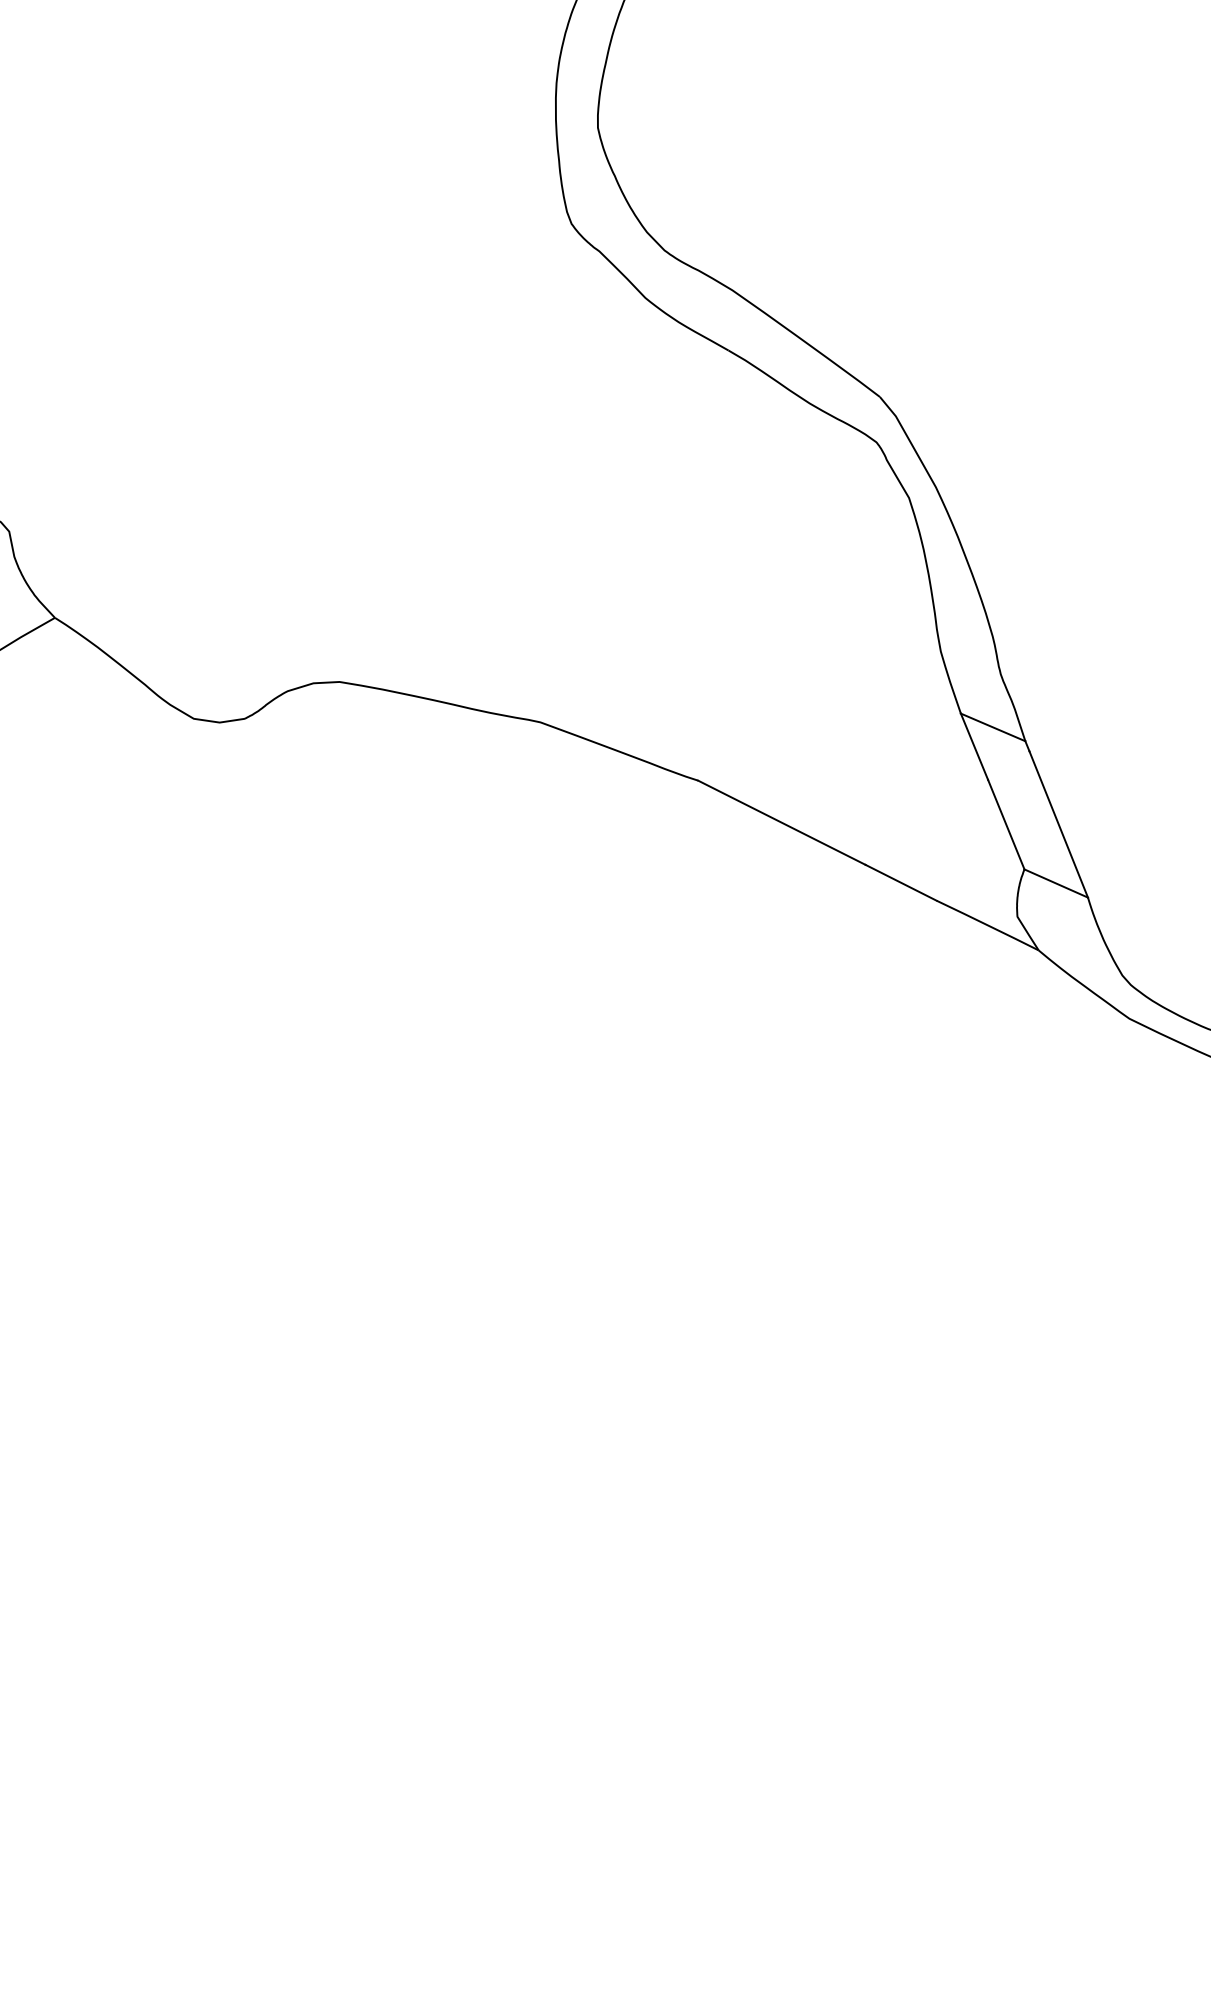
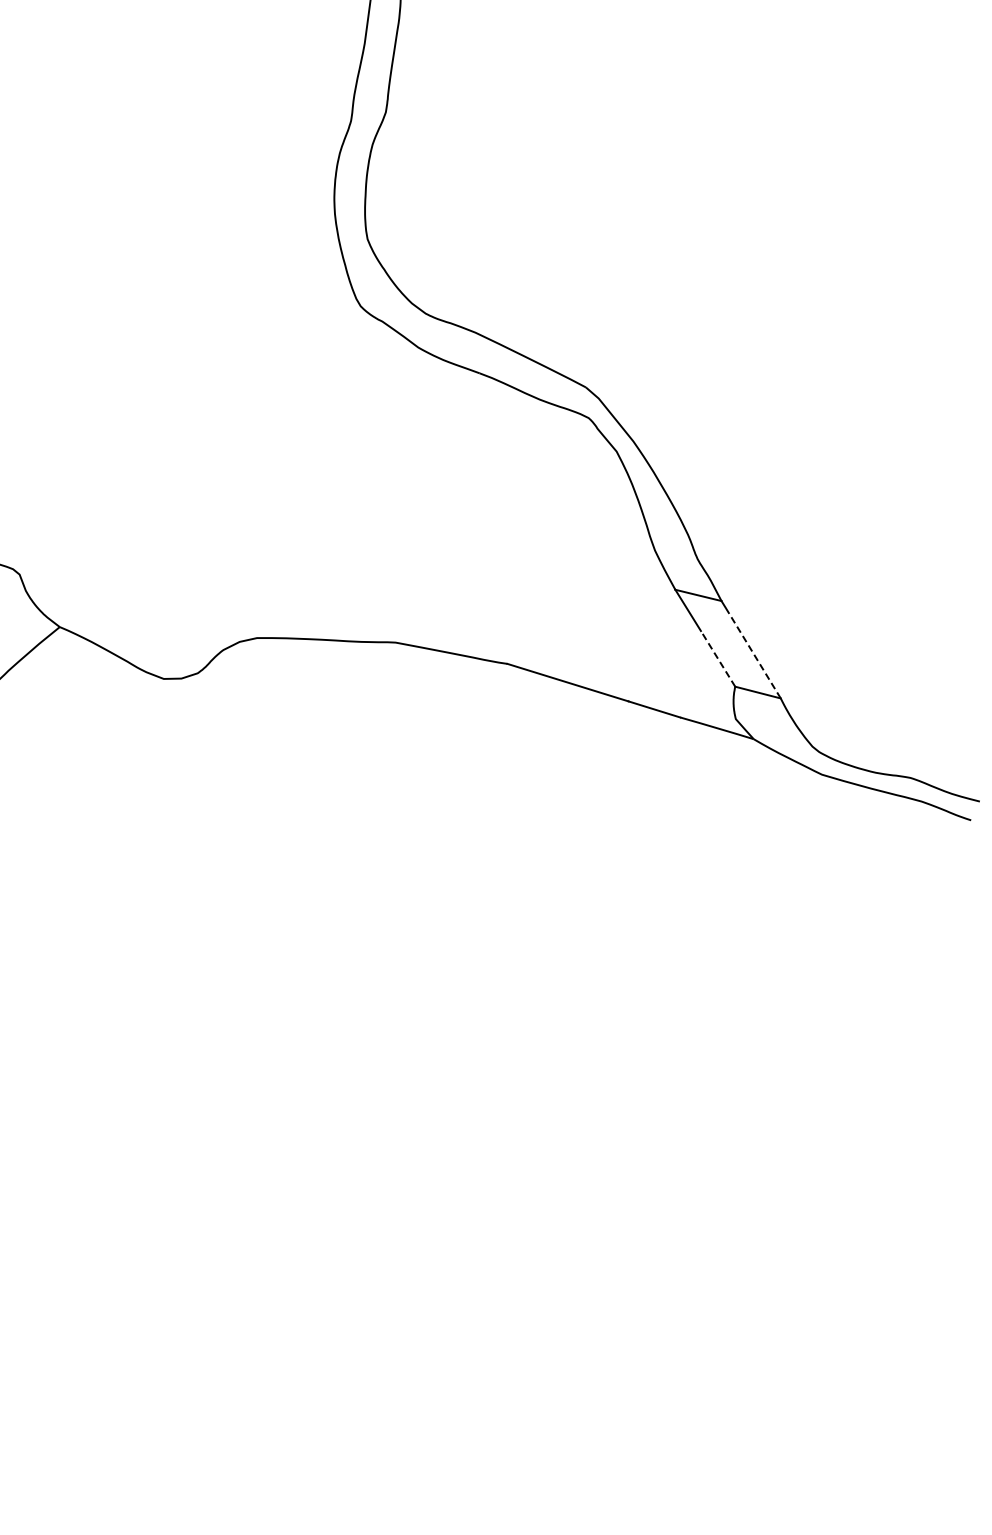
line: (1057, 823) -> (752, 652), solid -> dashed
line: (1006, 824) -> (718, 658), solid -> dashed

